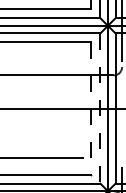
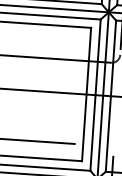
line: (91, 109) -> (86, 95), dashed -> solid
line: (100, 109) -> (95, 96), dashed -> solid

